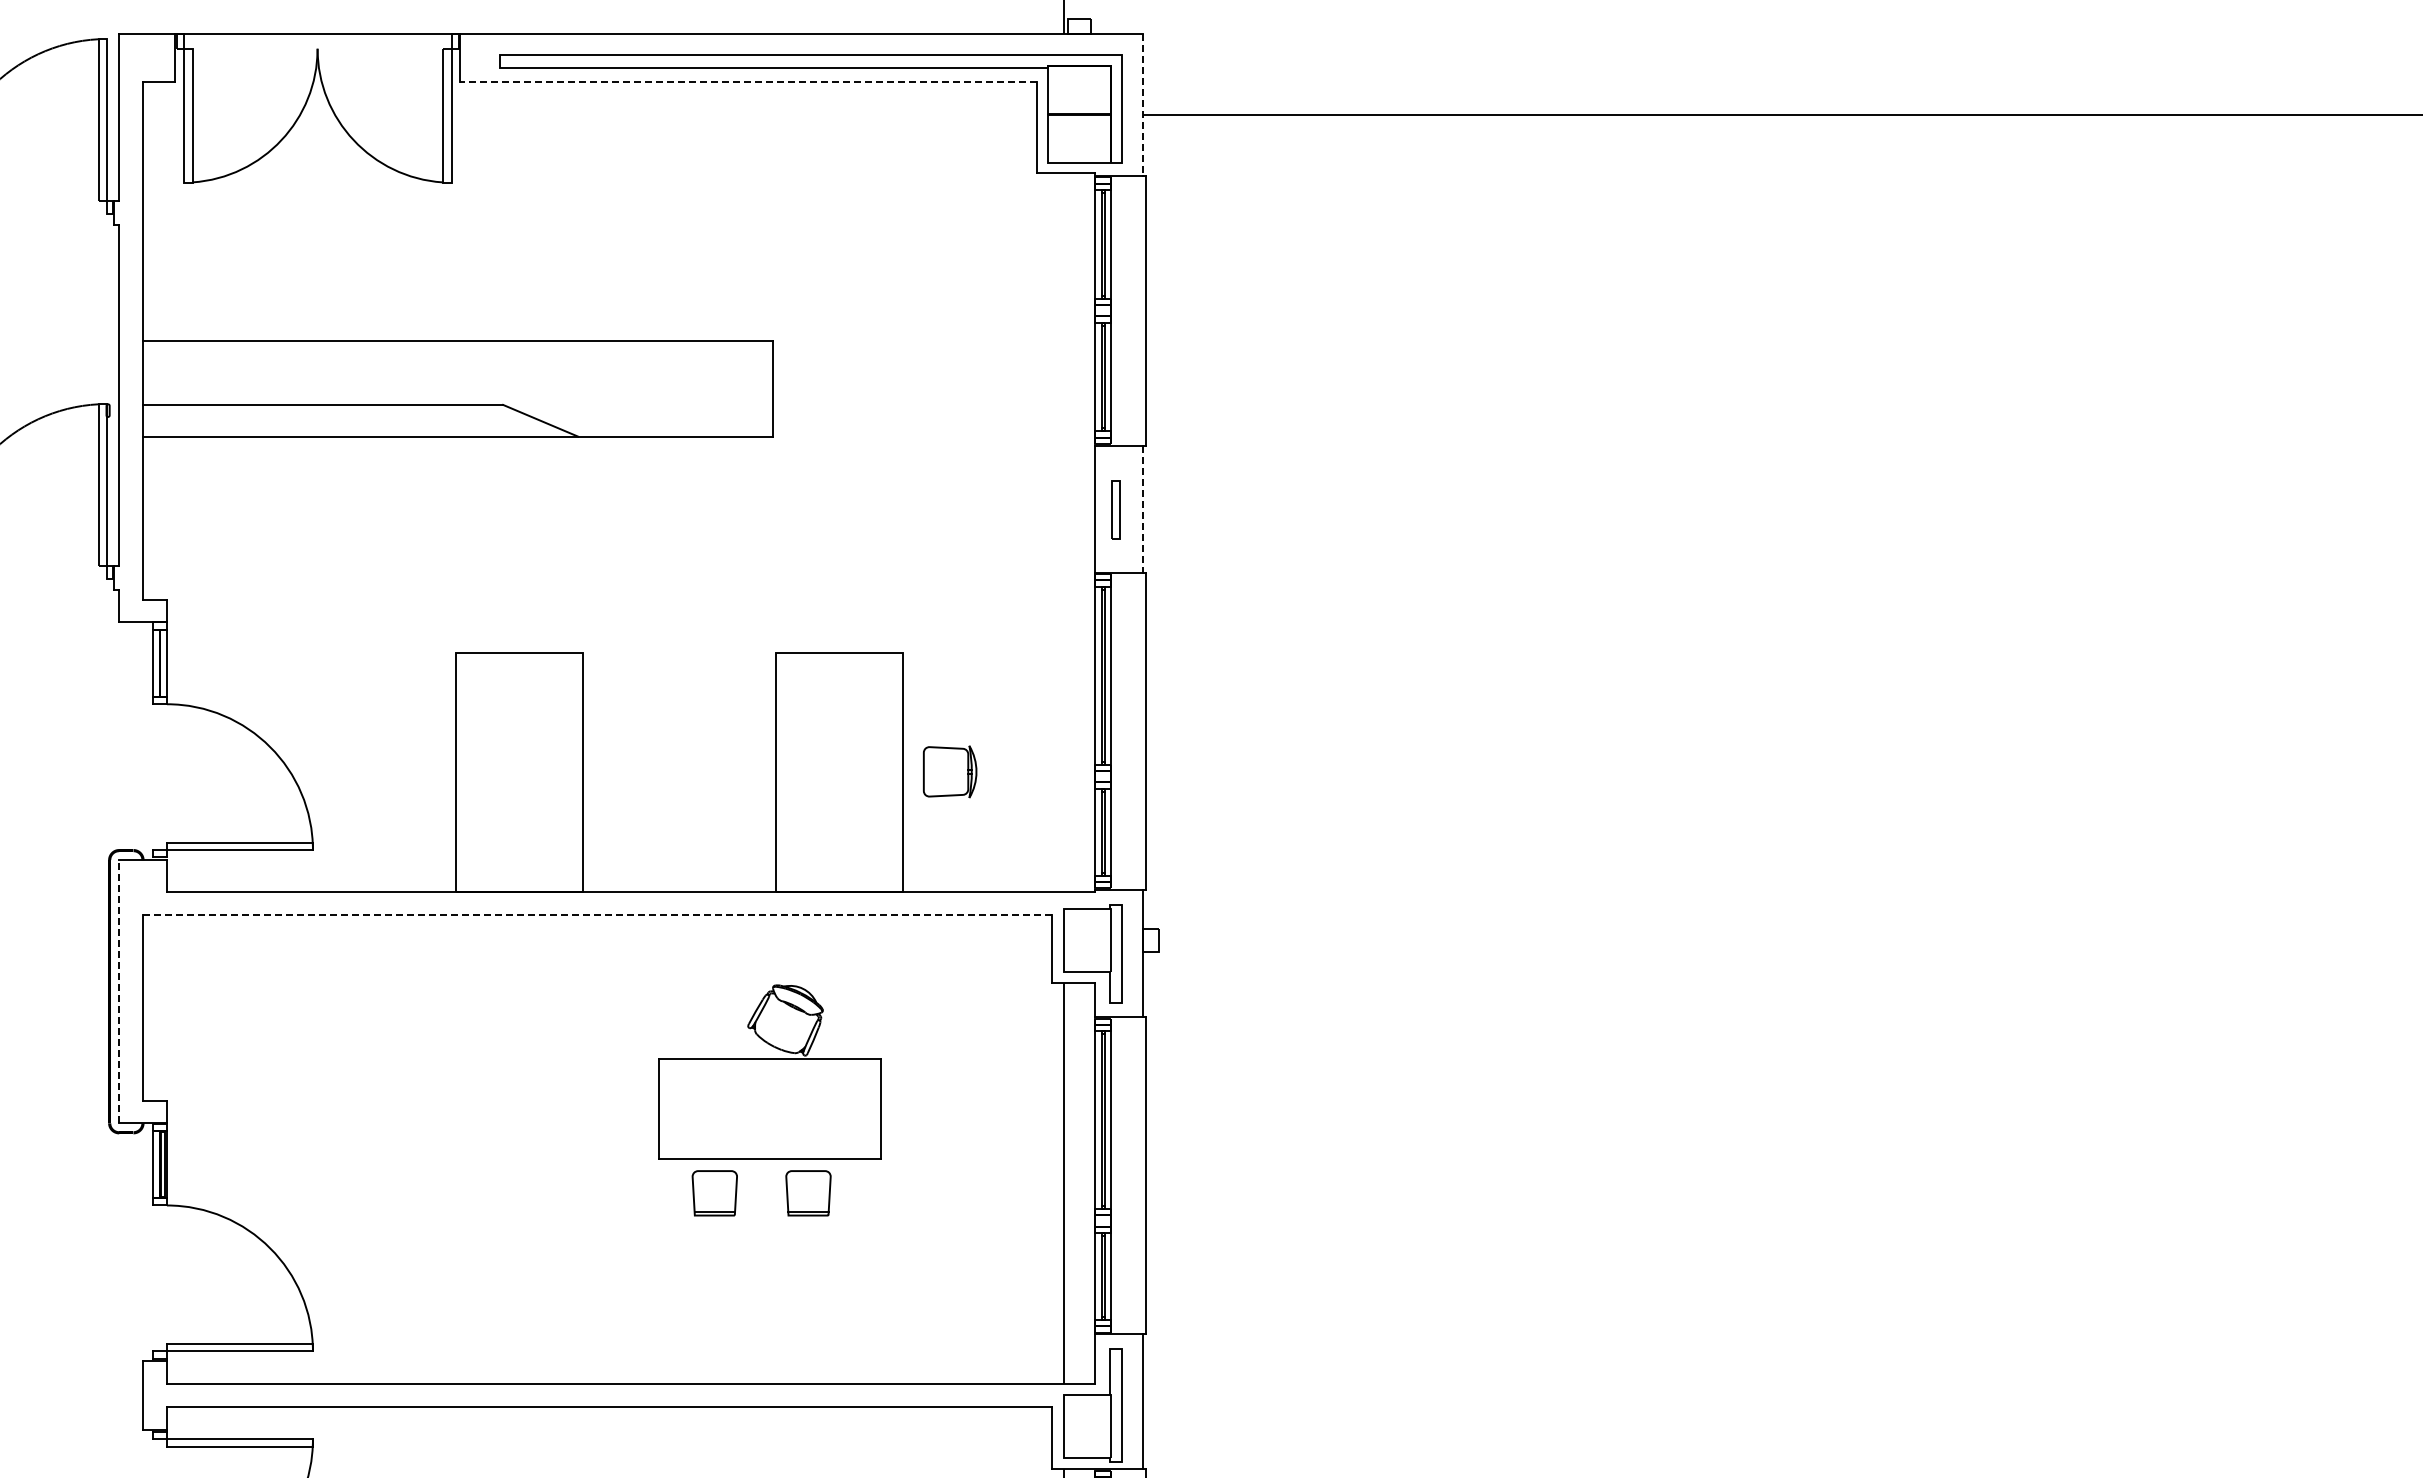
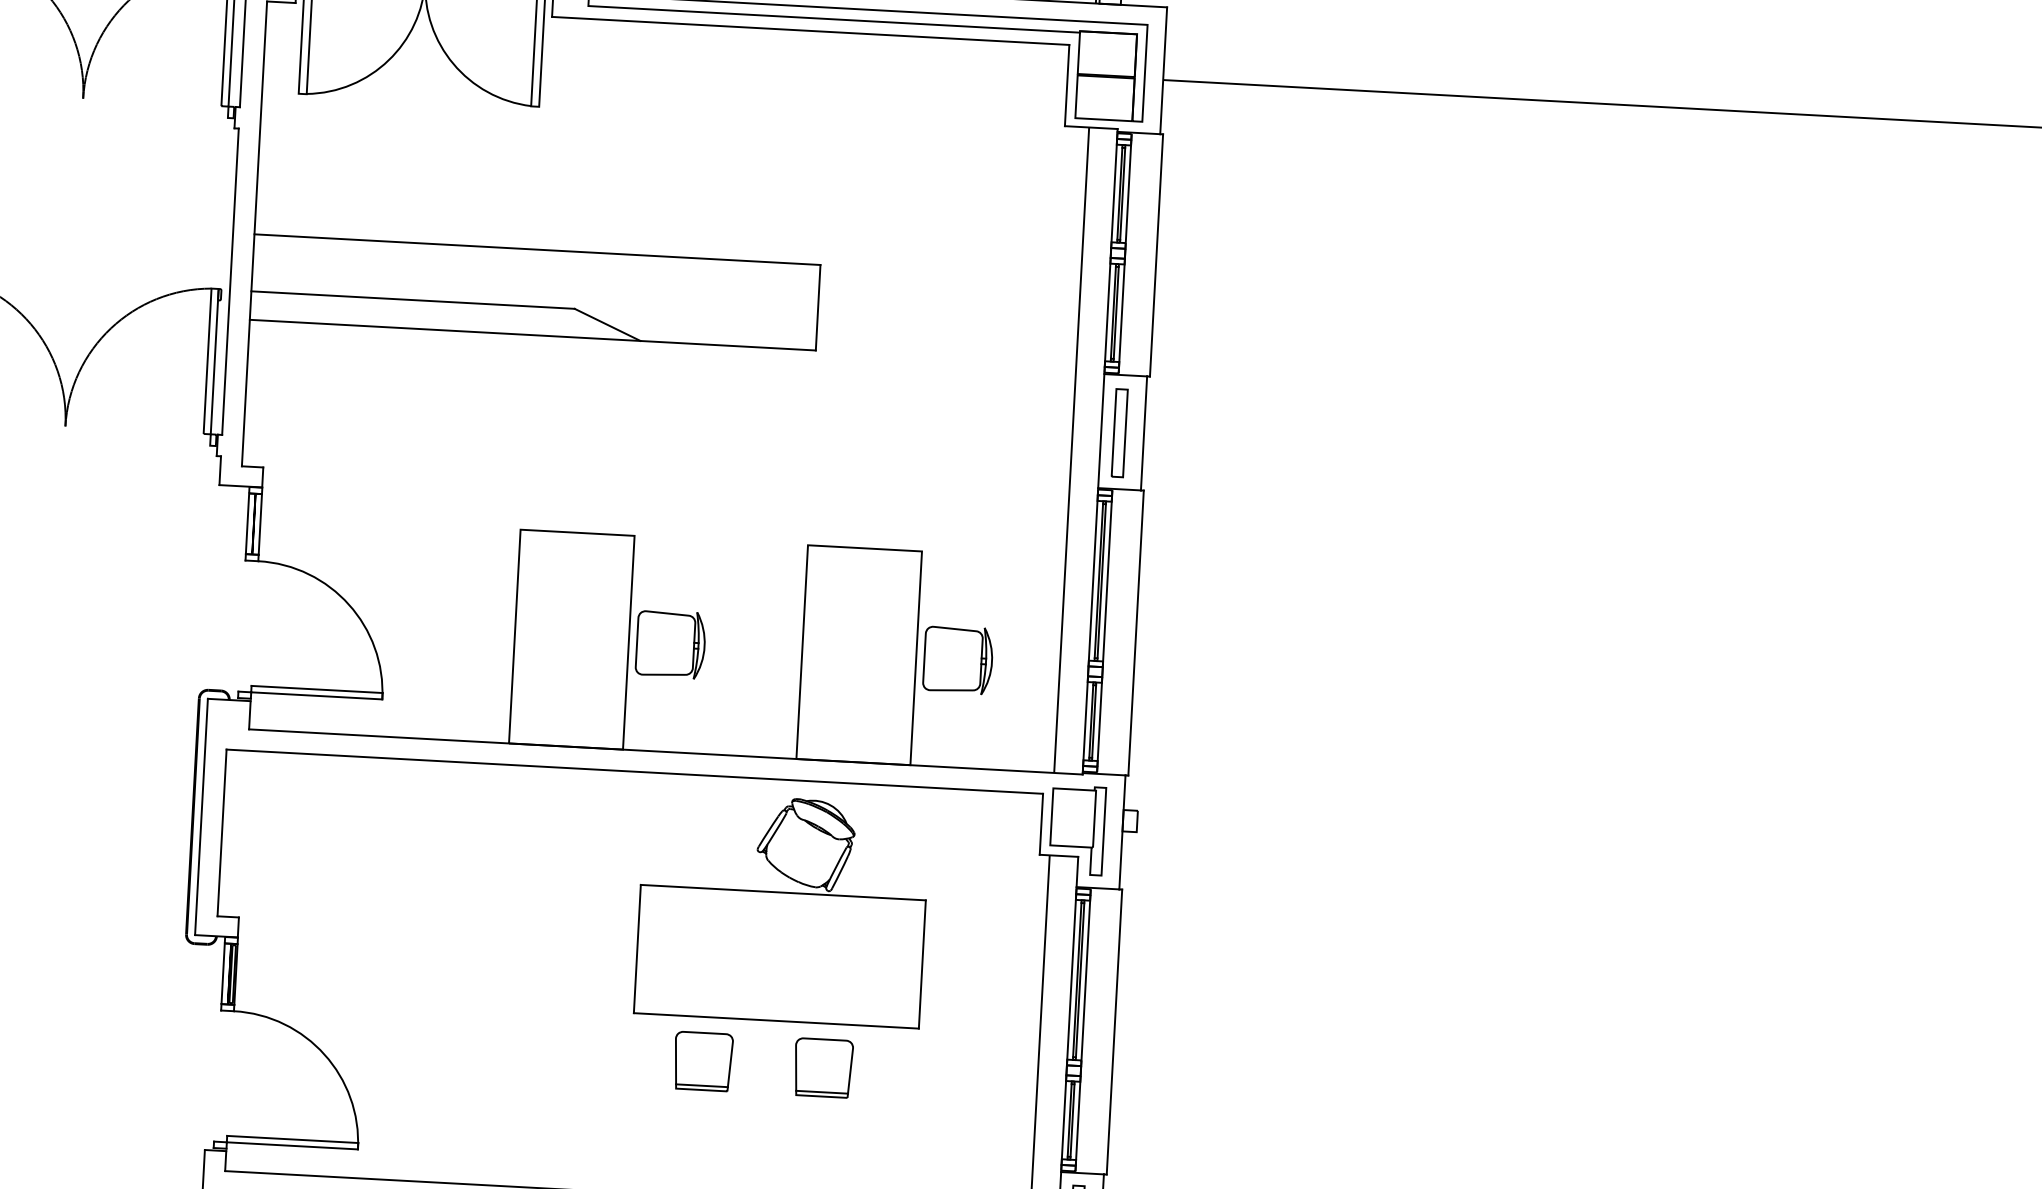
line: (748, 82) -> (810, 31), dashed -> solid
line: (1142, 105) -> (1163, 71), dashed -> solid
part: (1115, 509) -> (1119, 432), size x1.67
line: (1142, 509) -> (1143, 433), dashed -> solid
line: (1063, 531) -> (1071, 449), added
part: (629, 771) -> (670, 644), added
part: (949, 771) -> (957, 659), size x1.43
line: (597, 915) -> (634, 771), dashed -> solid
line: (119, 991) -> (201, 816), dashed -> solid
part: (769, 1100) -> (780, 946), size x1.43

